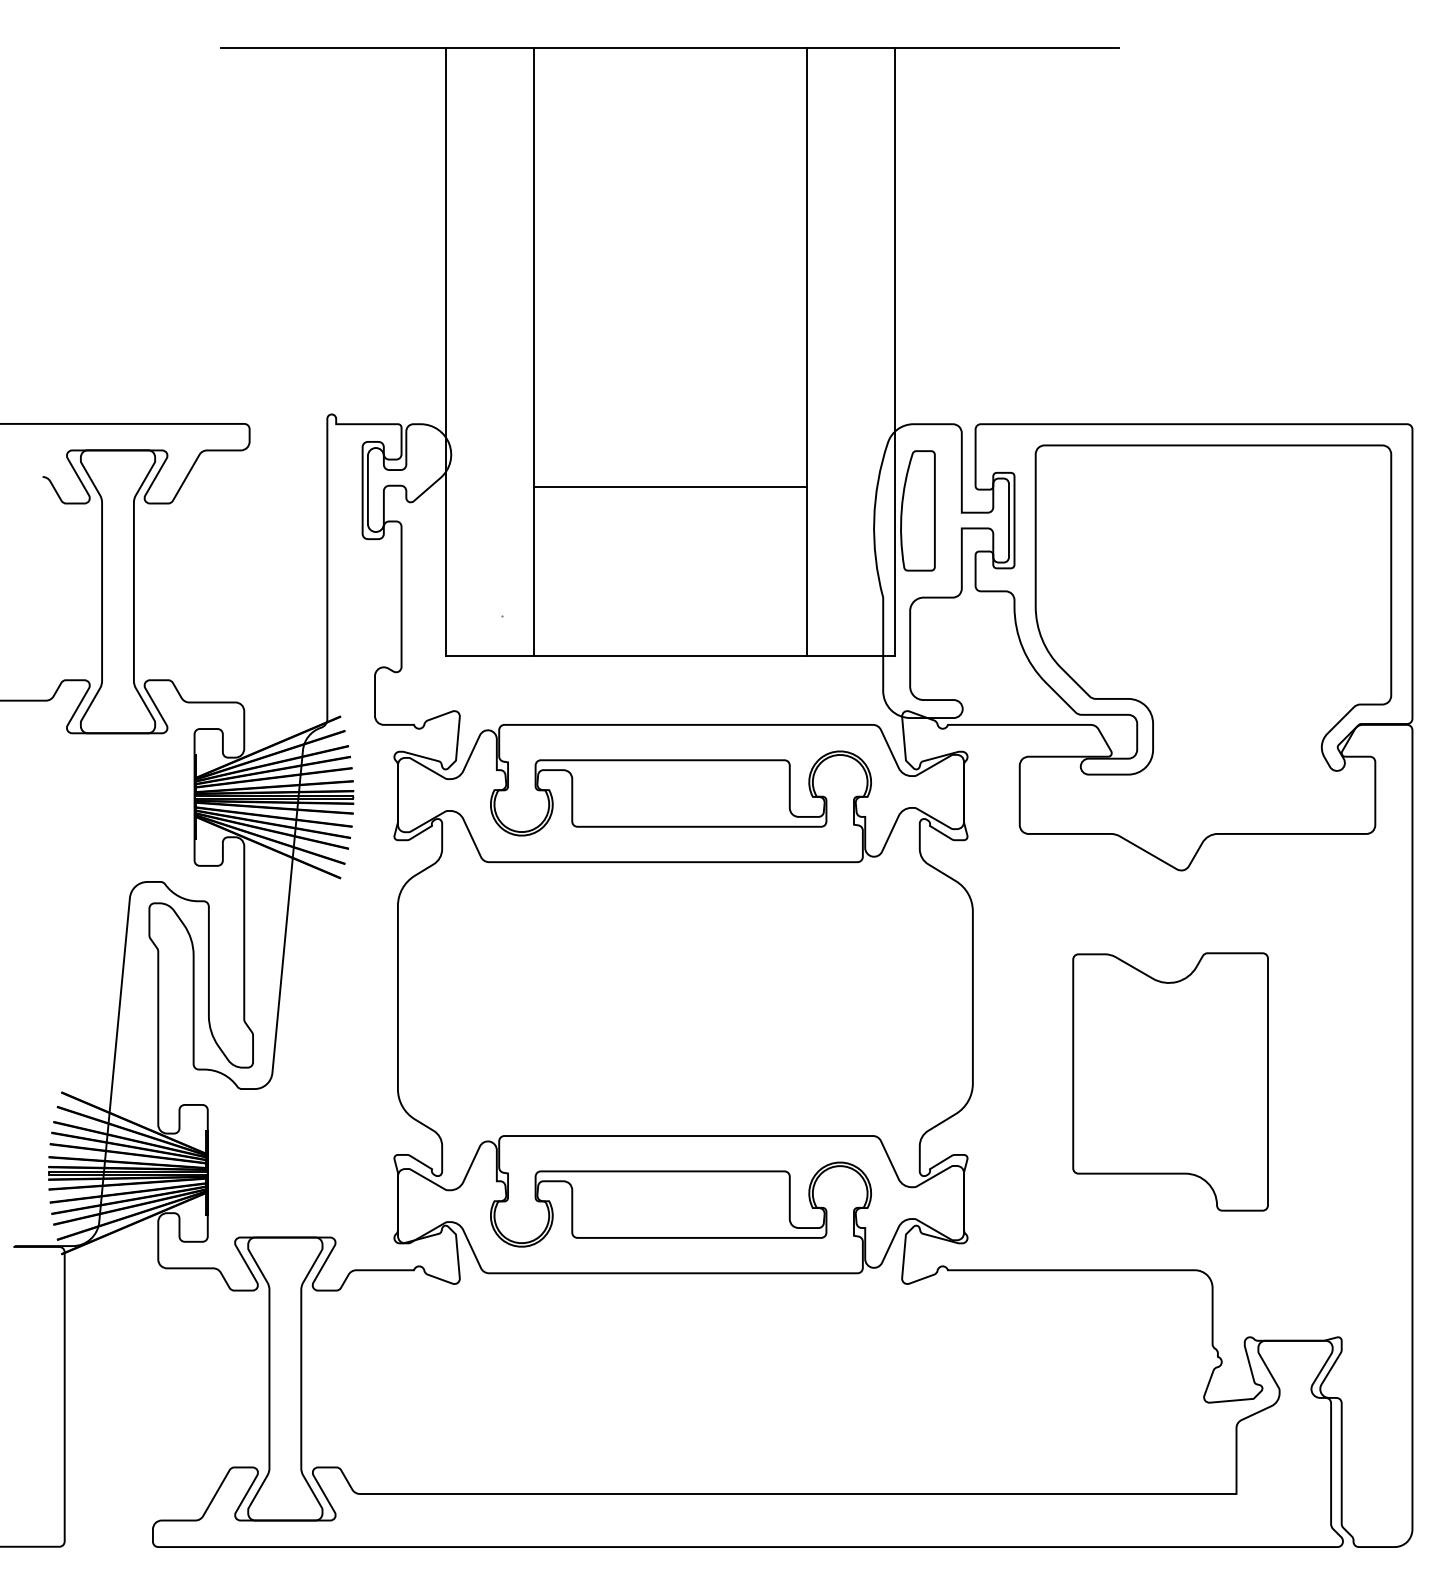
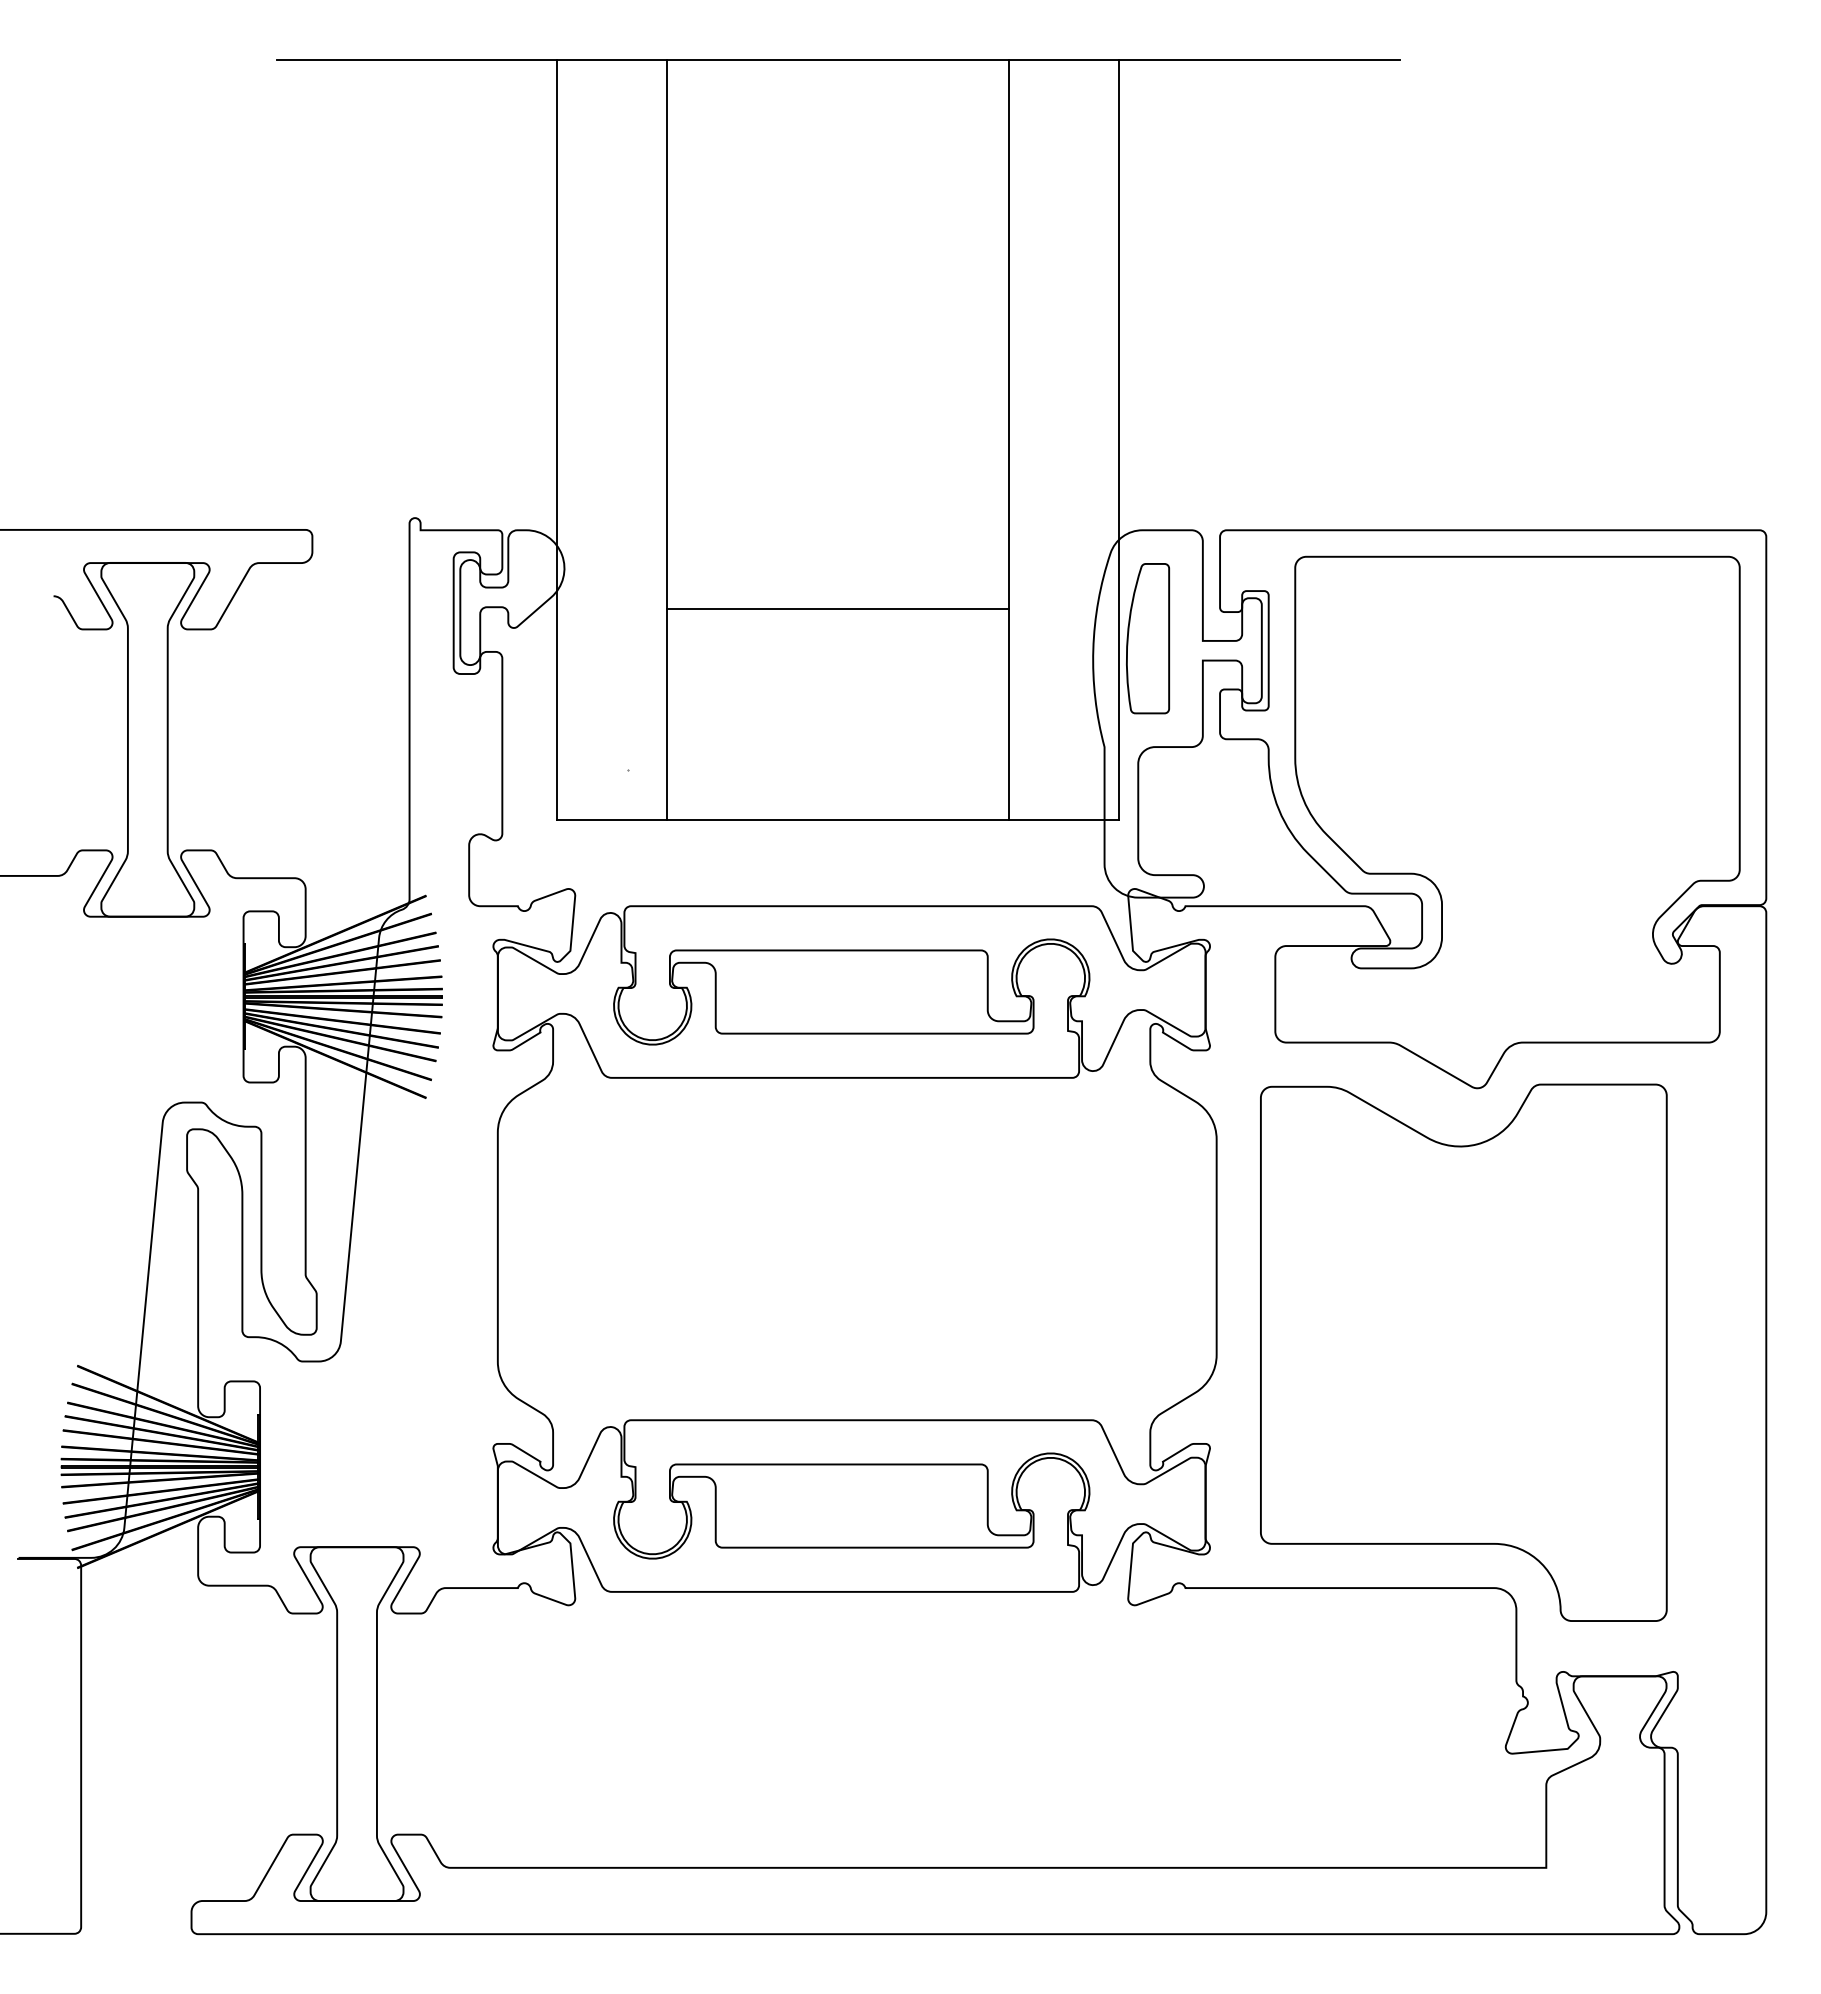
part: (1170, 1081) -> (1463, 1352), size x1.67

